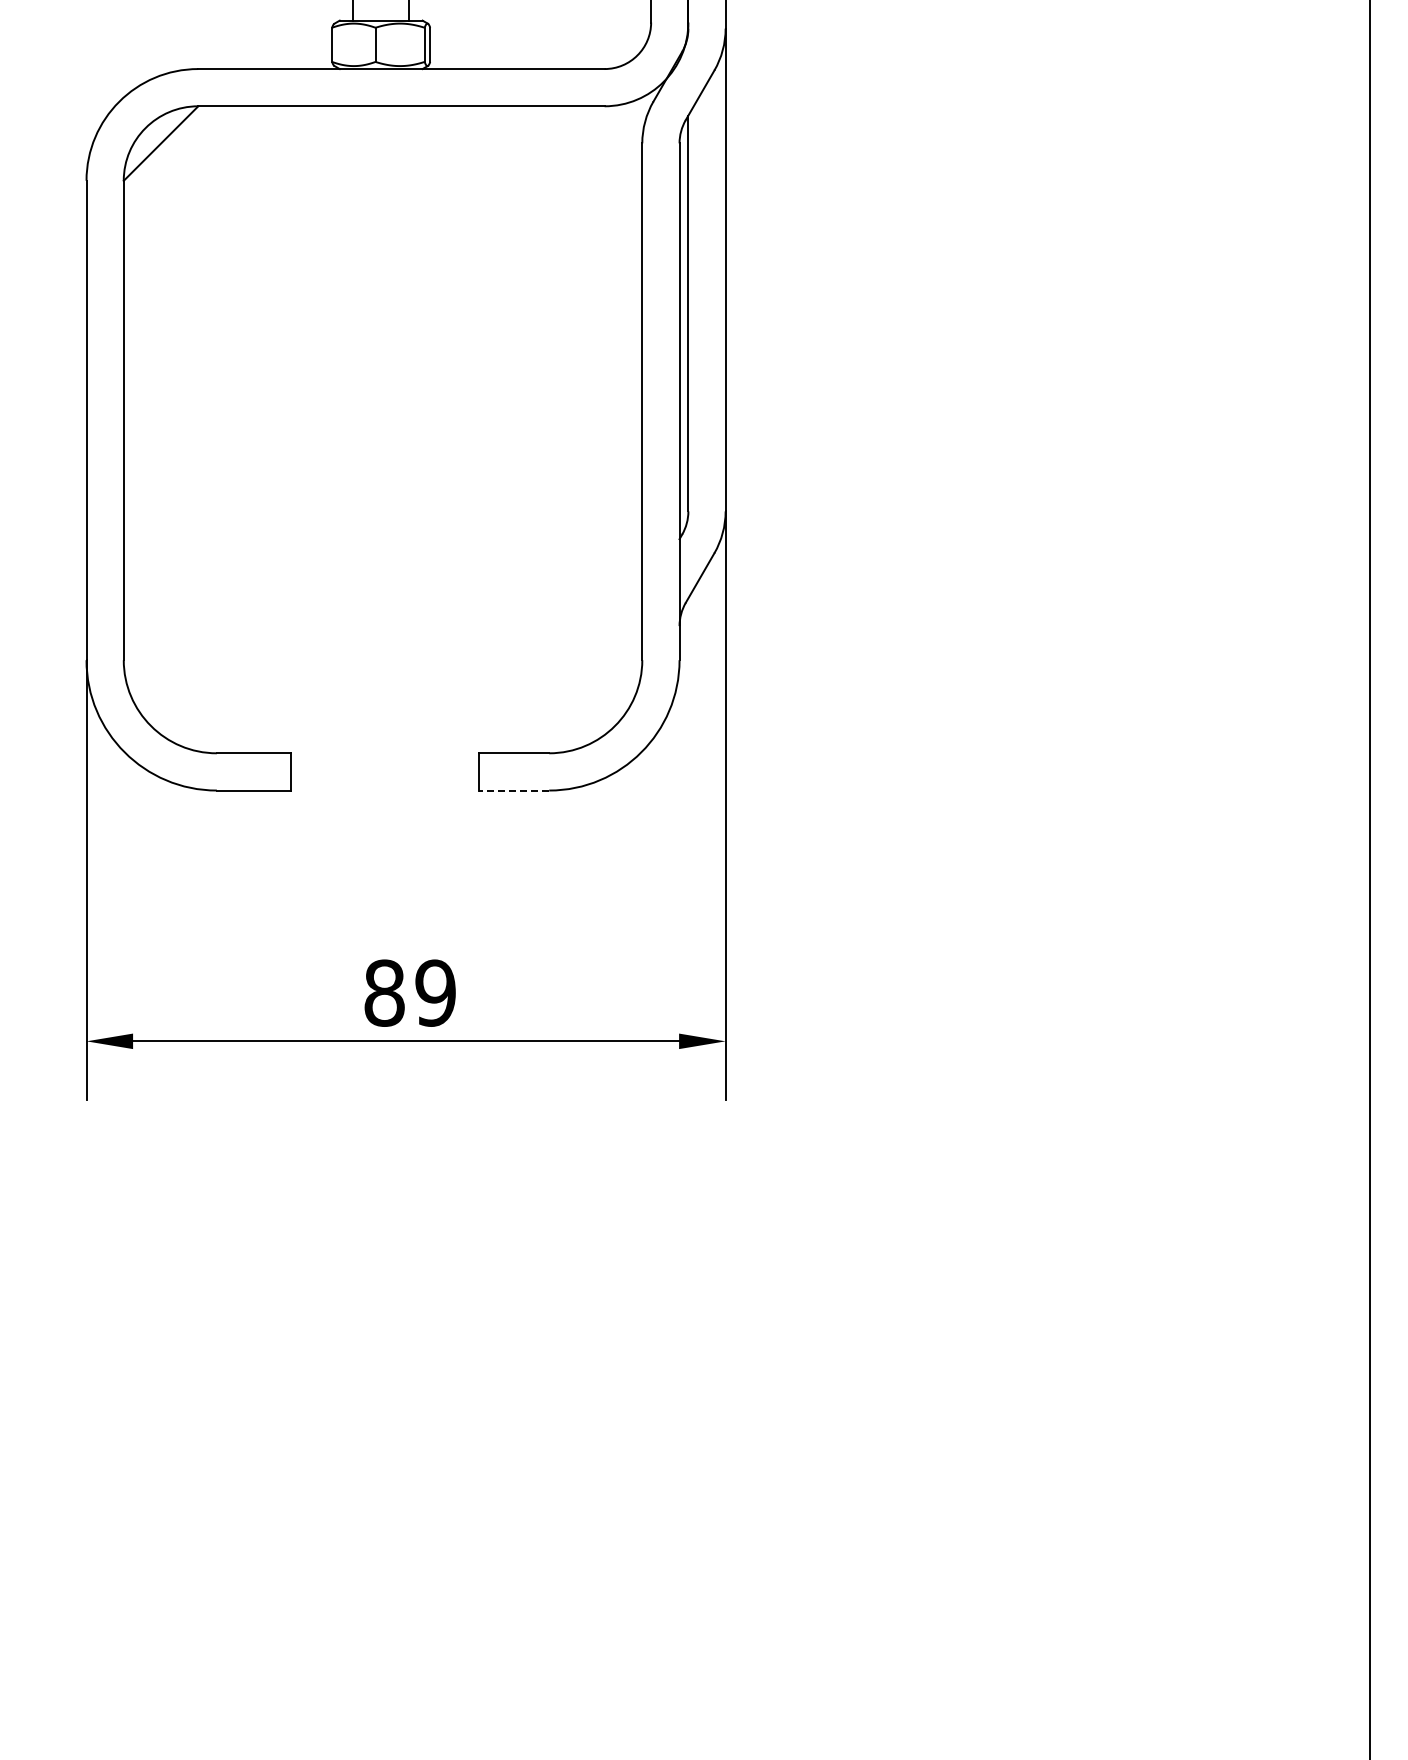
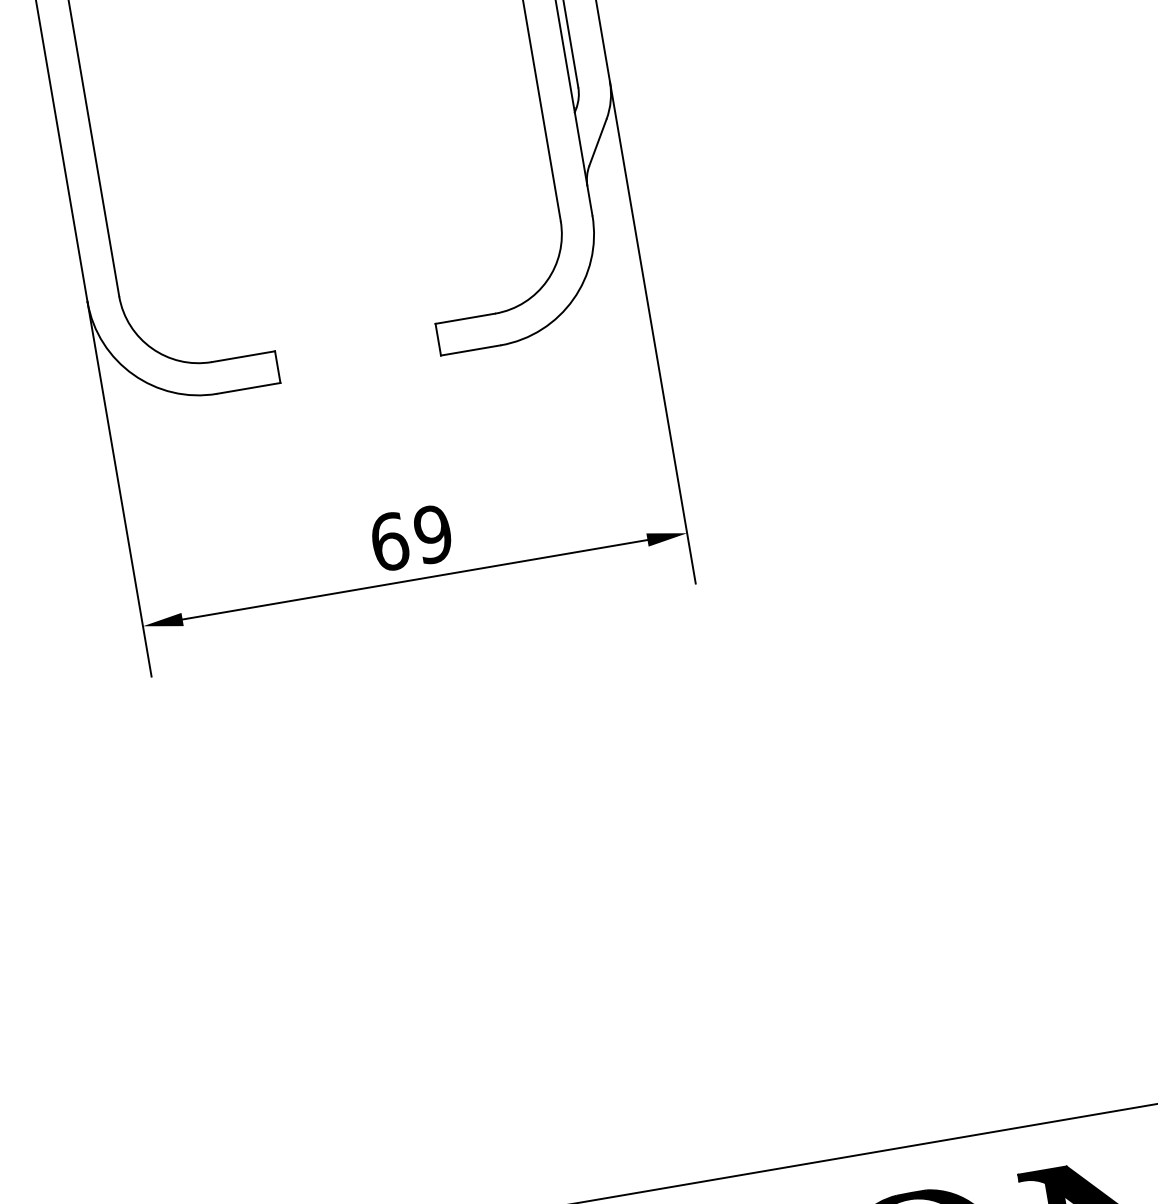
line: (514, 790) -> (470, 350), dashed -> solid
text: (384, 992) -> (389, 541), 89 -> 69

